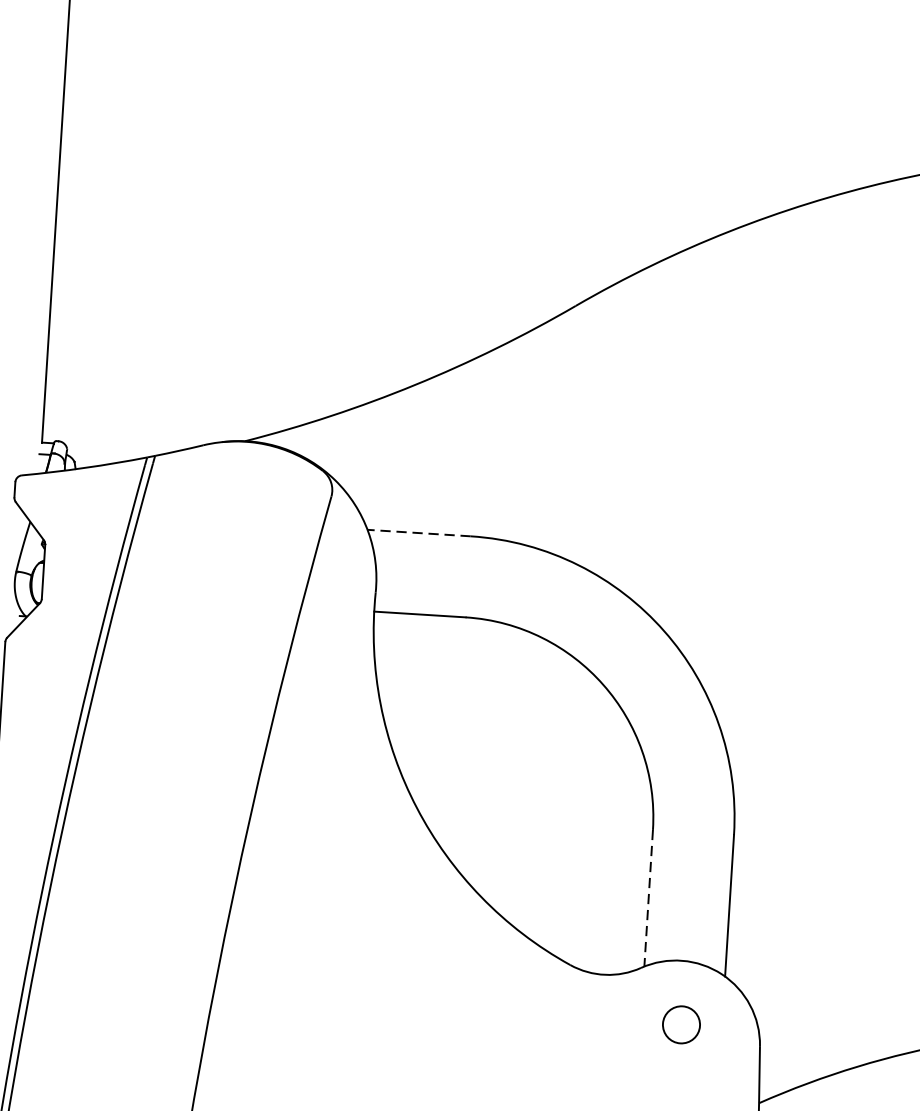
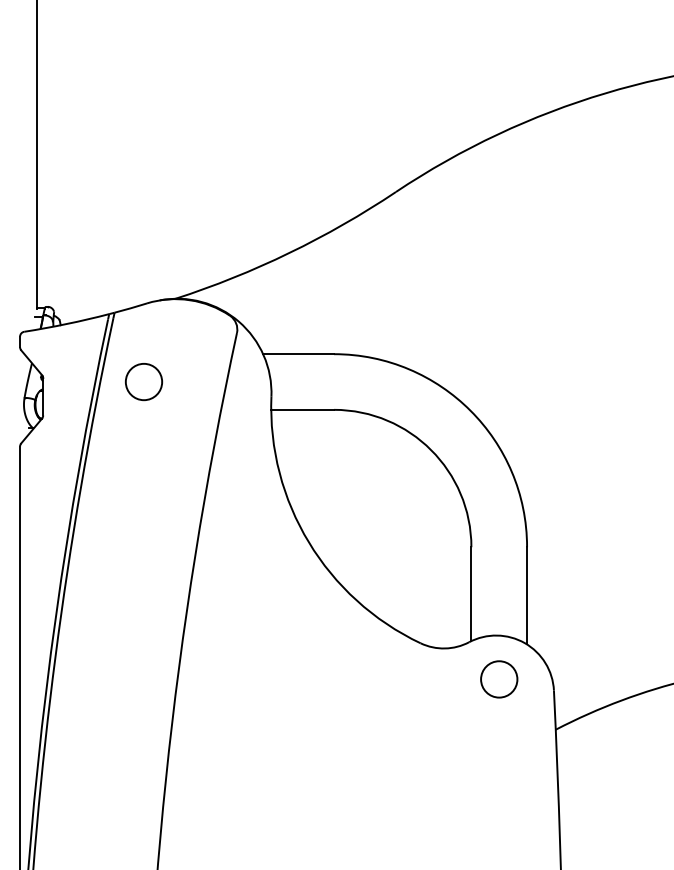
line: (418, 533) -> (298, 354), dashed -> solid
circle: (192, 560) -> (144, 382), added
line: (648, 898) -> (471, 594), dashed -> solid
circle: (681, 1024) -> (499, 679), size x1.43

